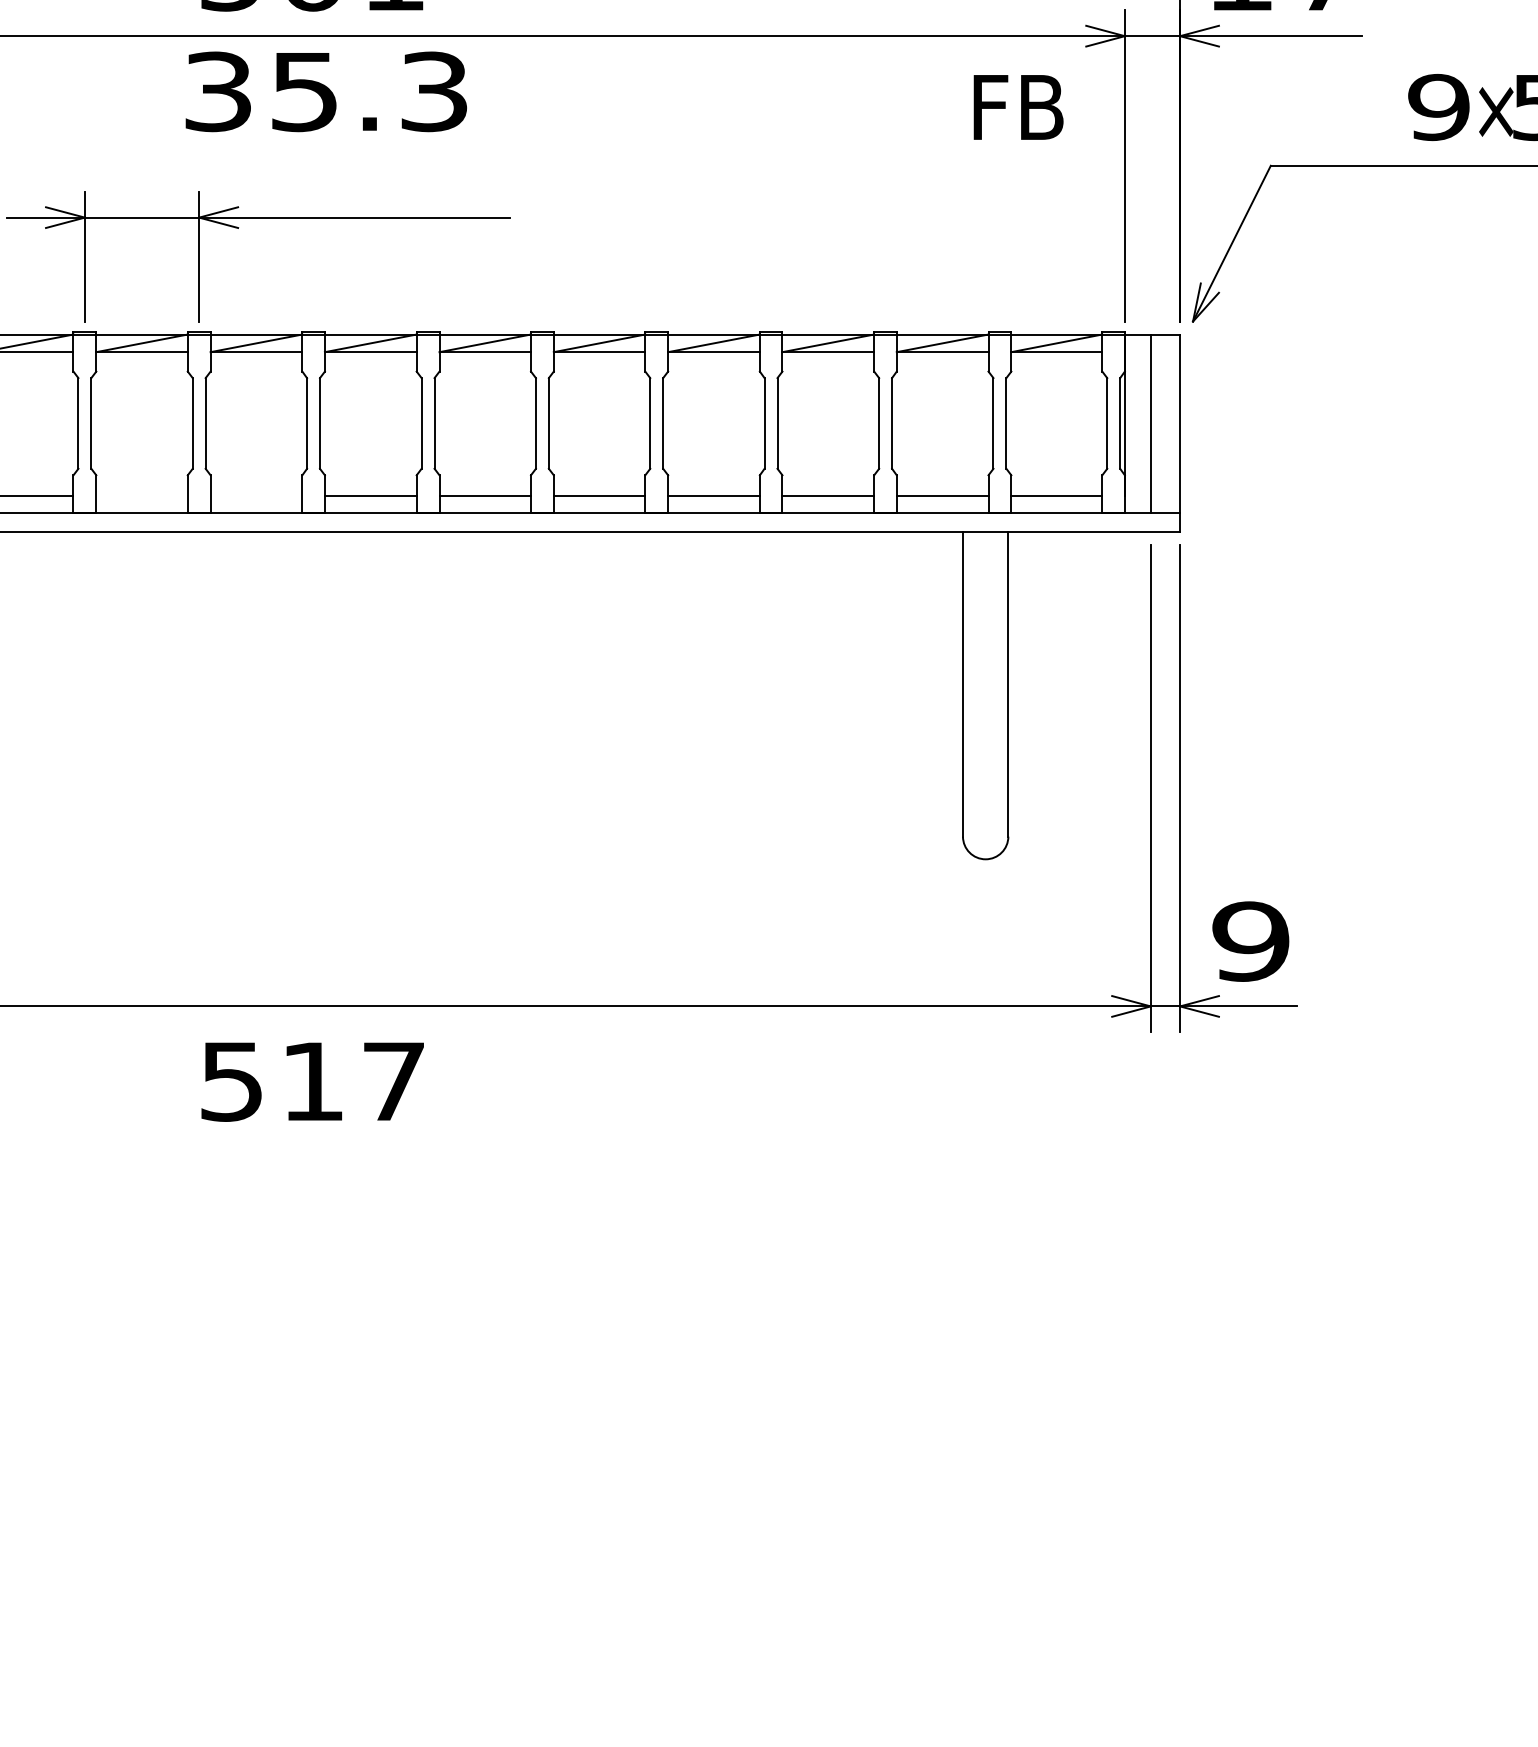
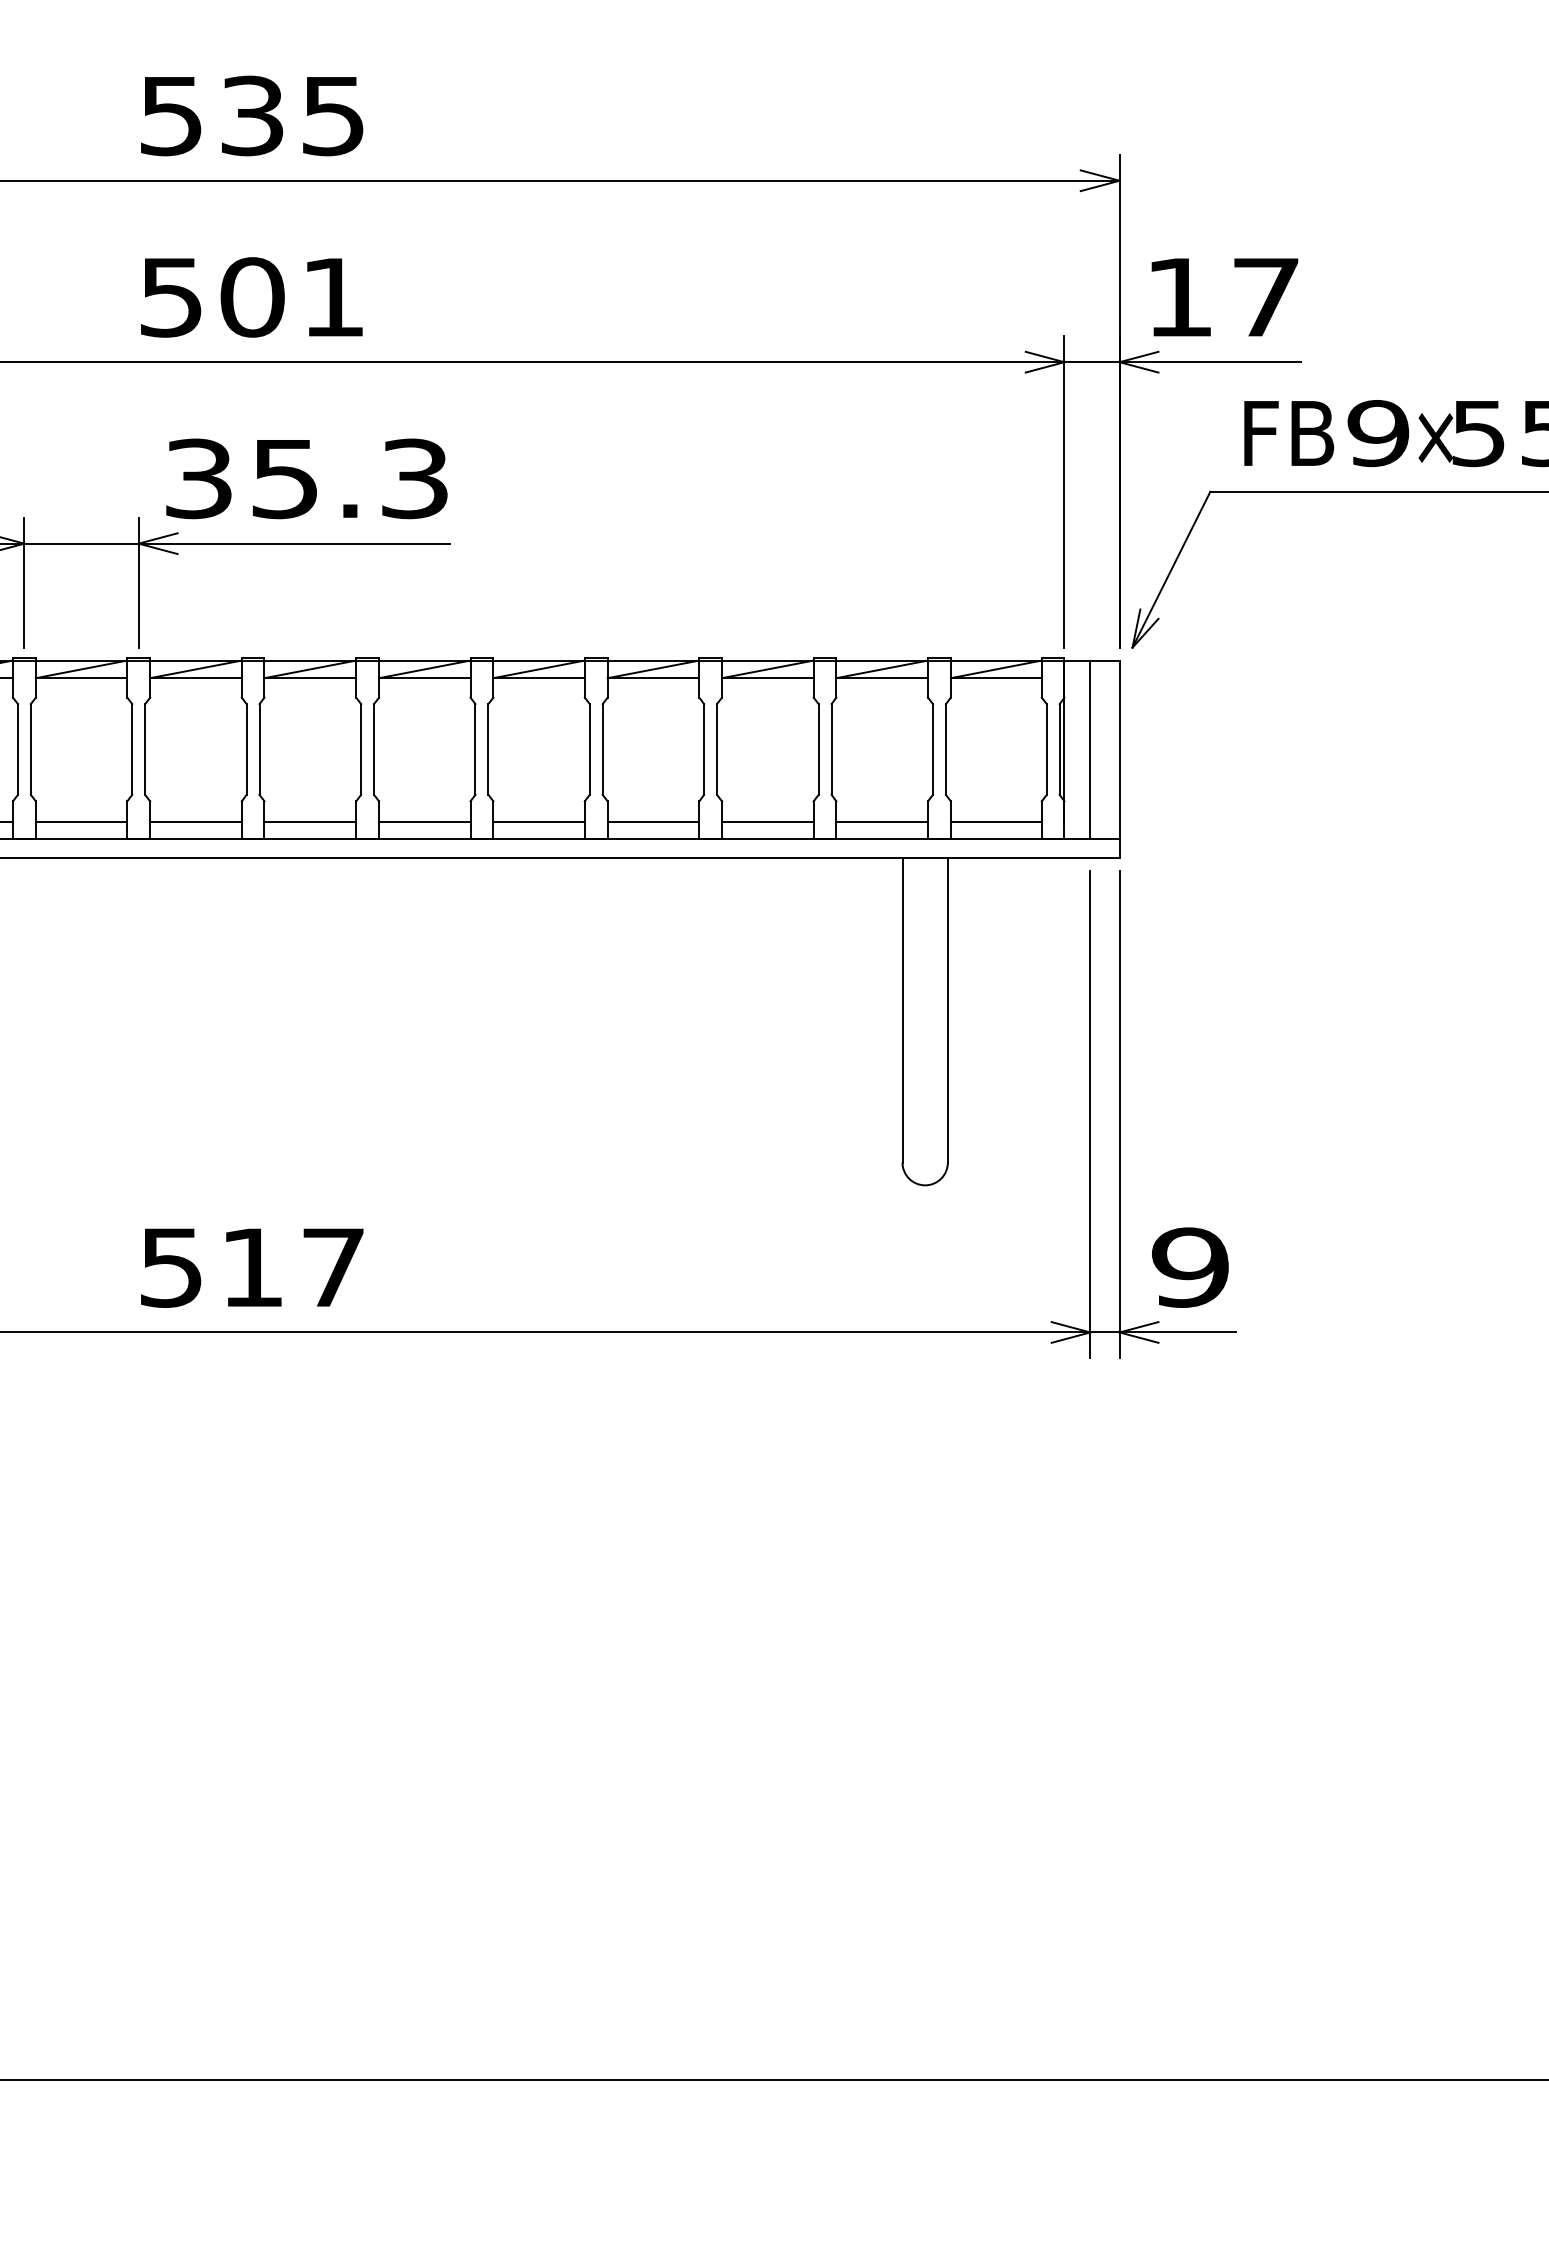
text: (325, 91) -> (306, 478), moved
text: (1018, 107) -> (1289, 433), moved
line: (141, 496) -> (81, 822), added
line: (255, 496) -> (195, 822), added
text: (312, 1081) -> (252, 1267), moved

